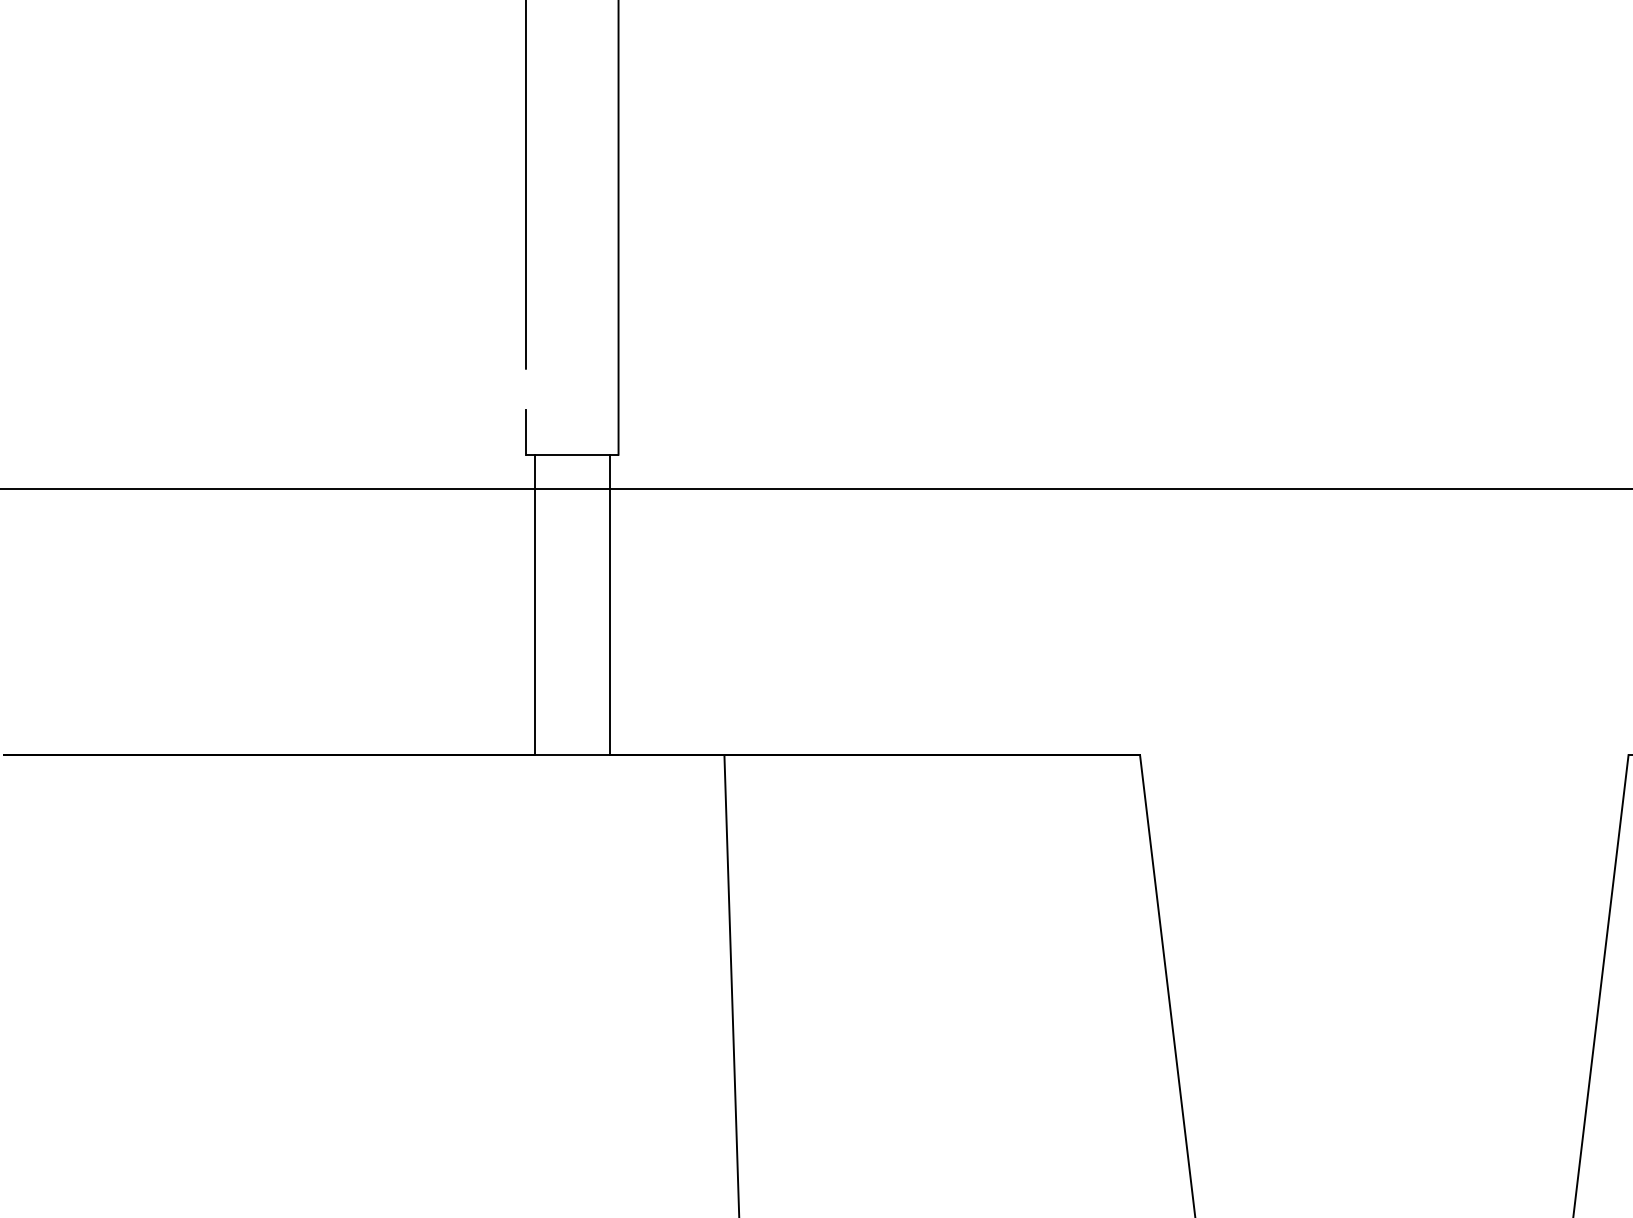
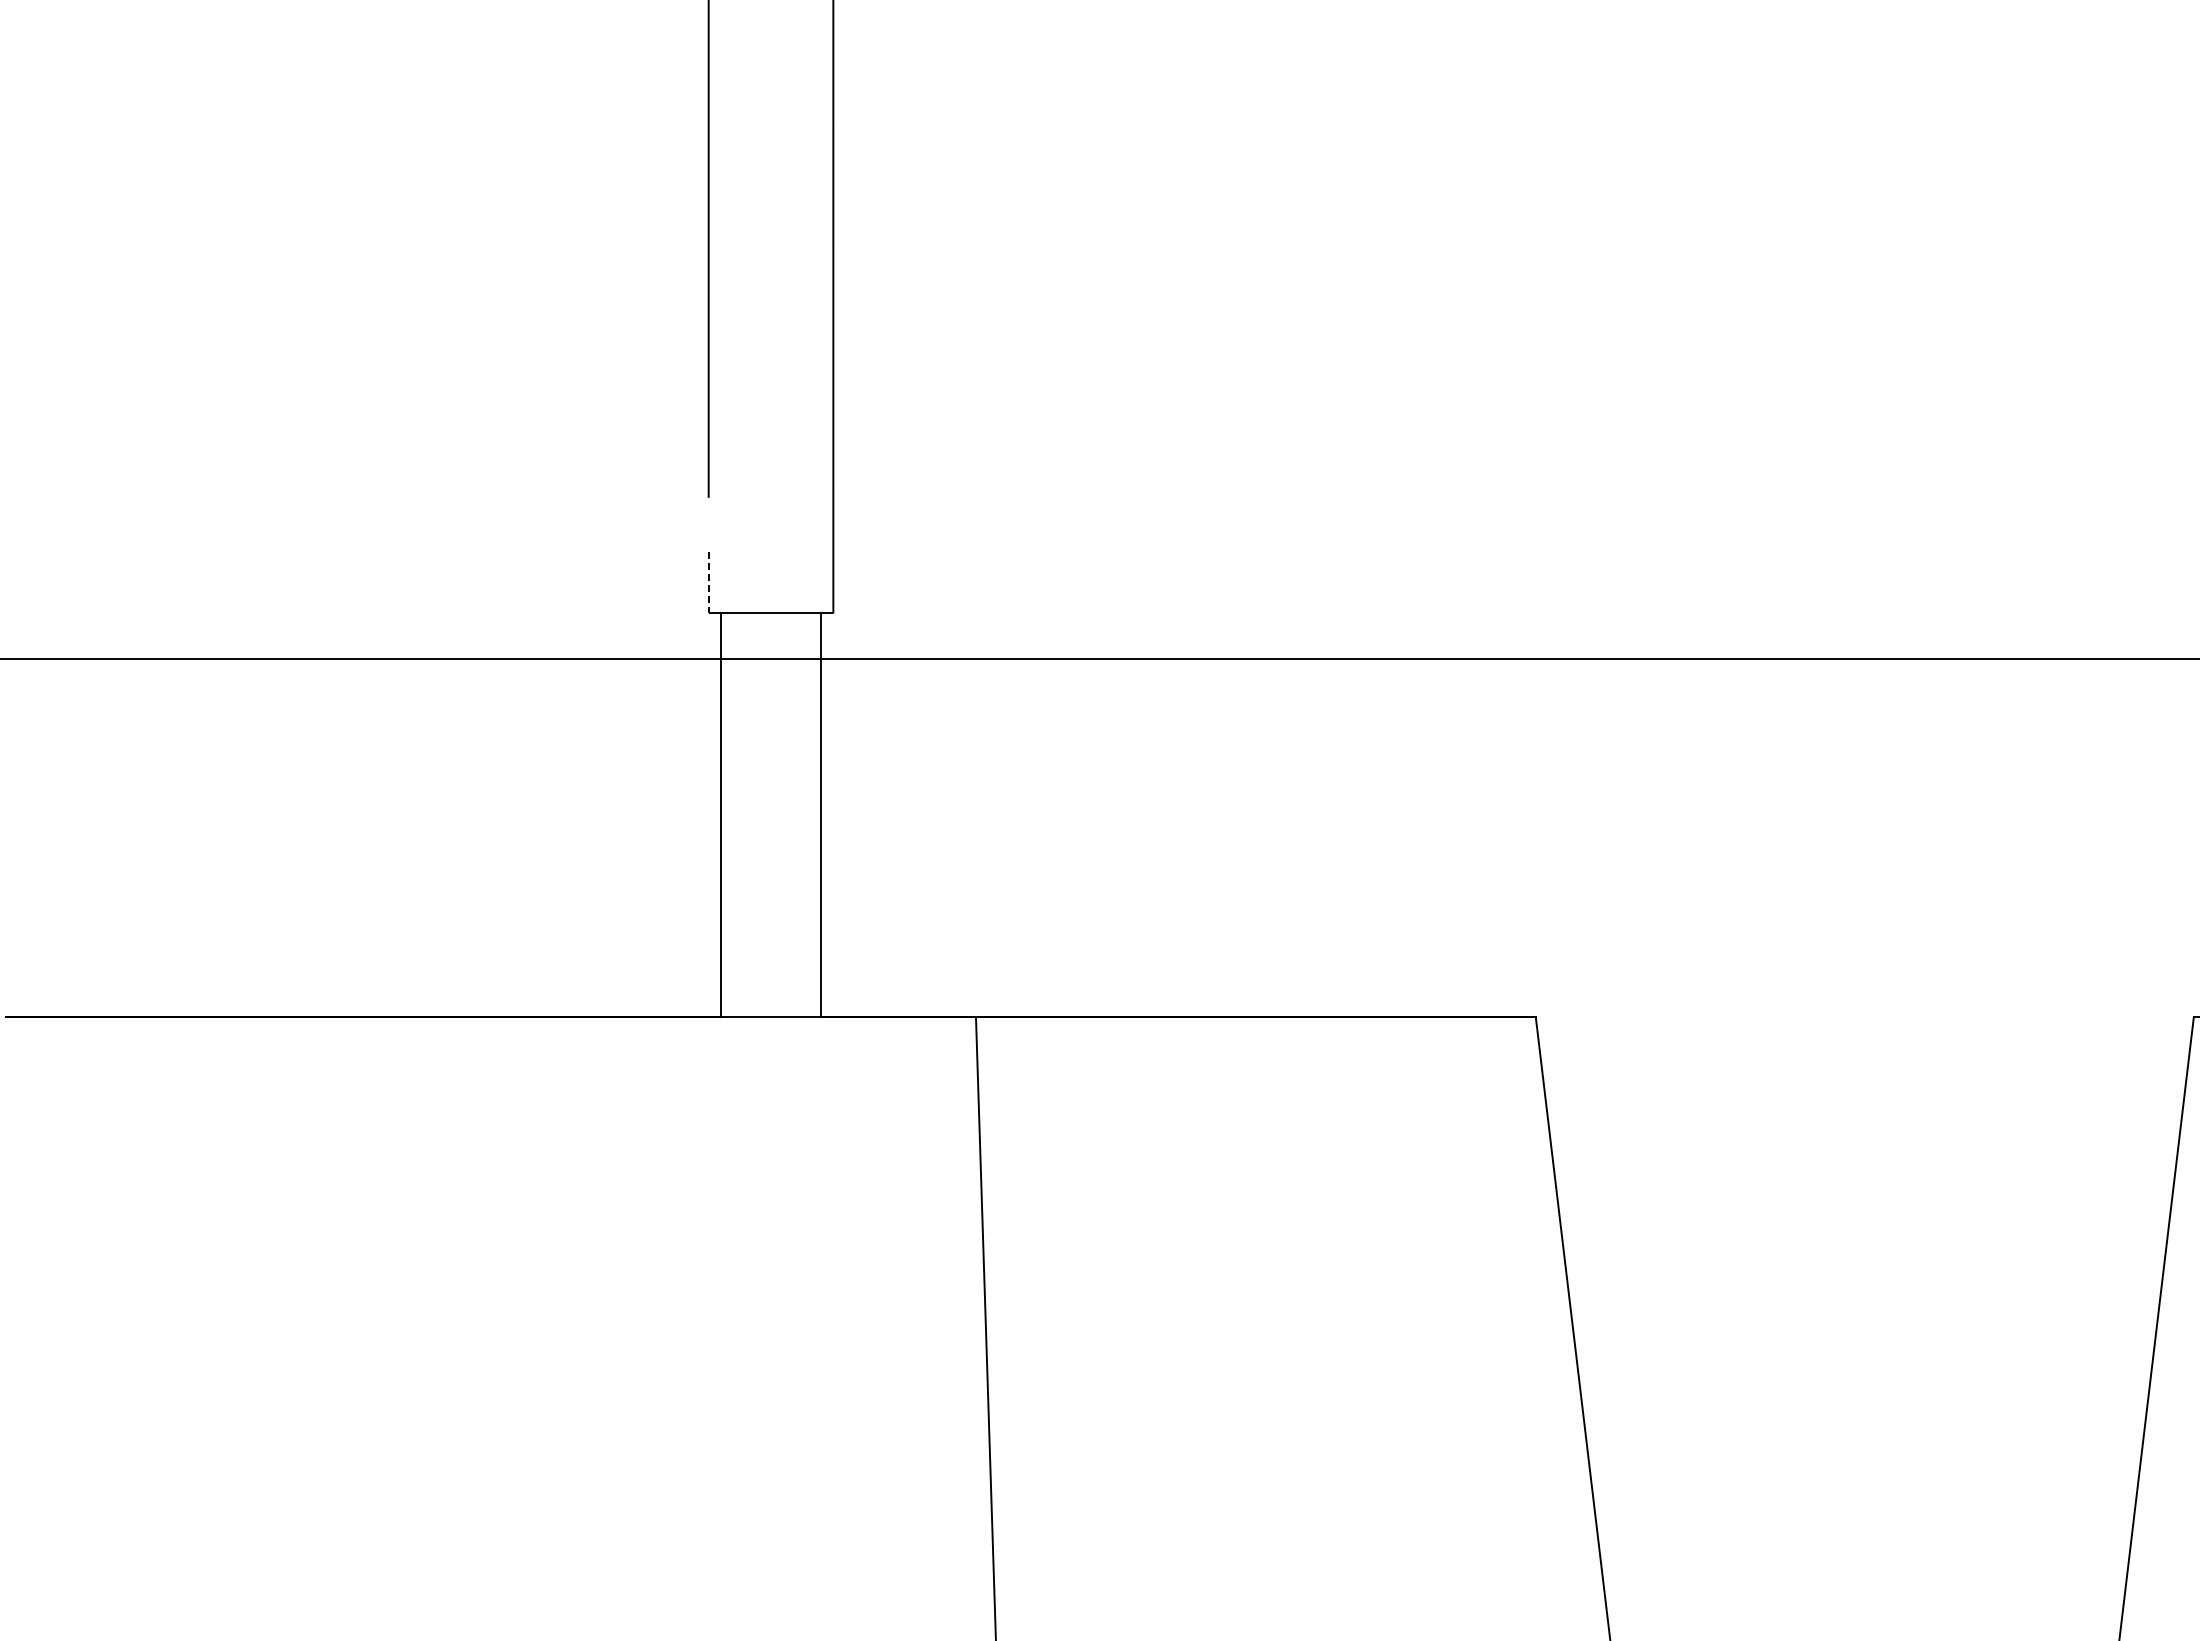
line: (525, 432) -> (708, 582), solid -> dashed

